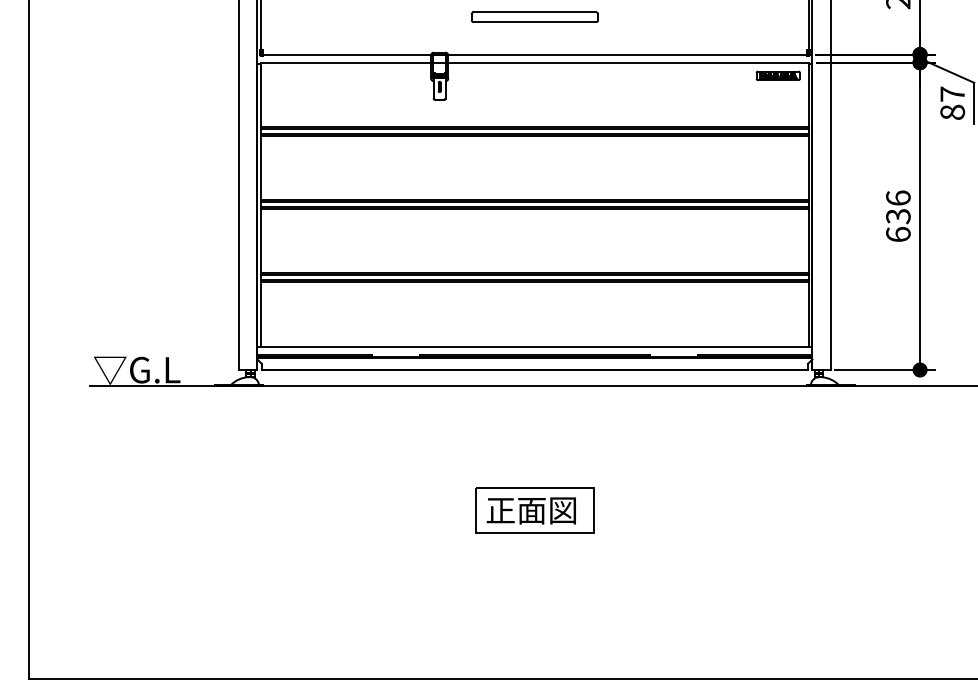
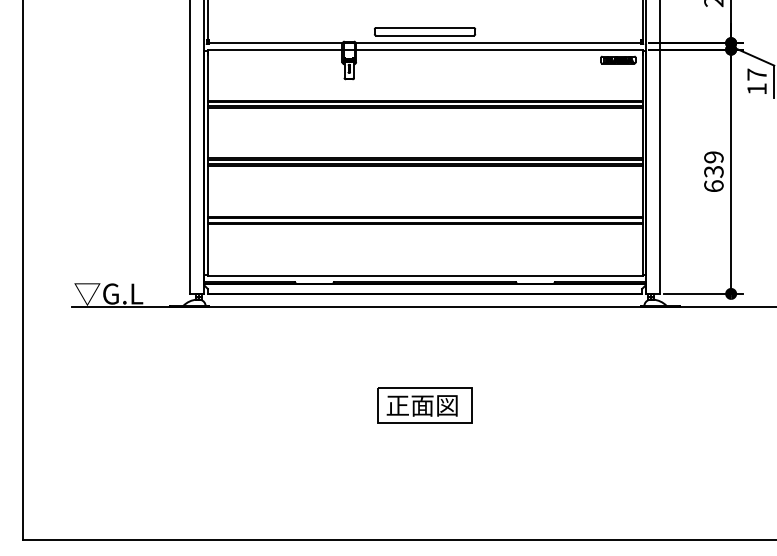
part: (534, 16) -> (424, 31), moved
text: (952, 111) -> (756, 88), 87 -> 17
text: (898, 197) -> (714, 156), 636 -> 639

